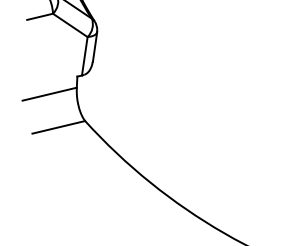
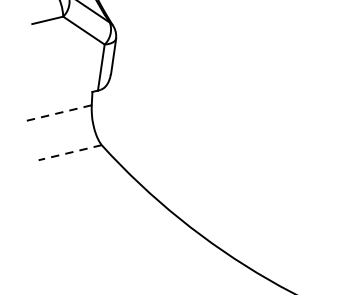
line: (49, 94) -> (59, 113), solid -> dashed
line: (58, 127) -> (69, 152), solid -> dashed

